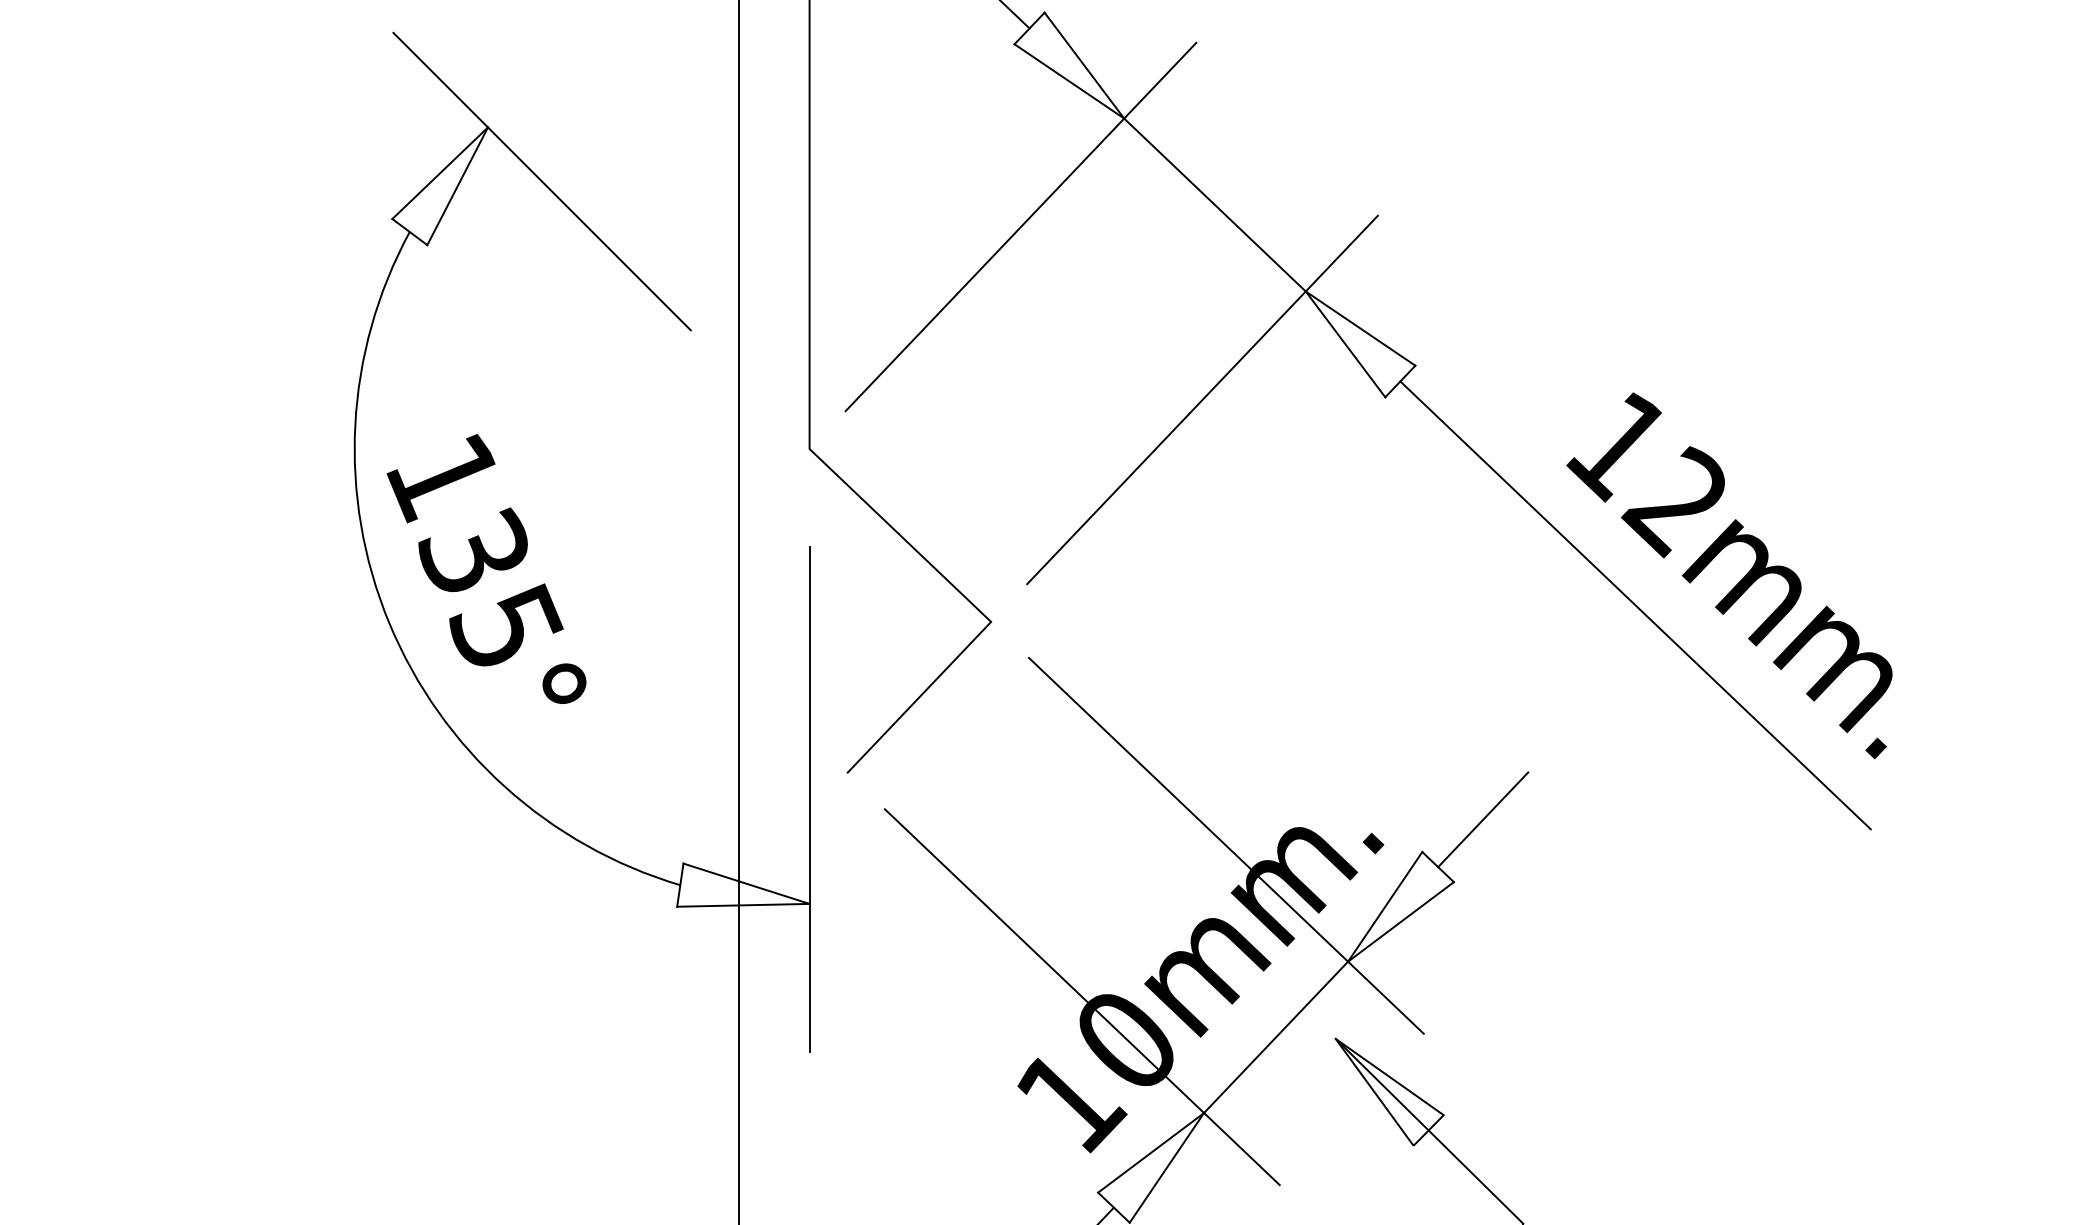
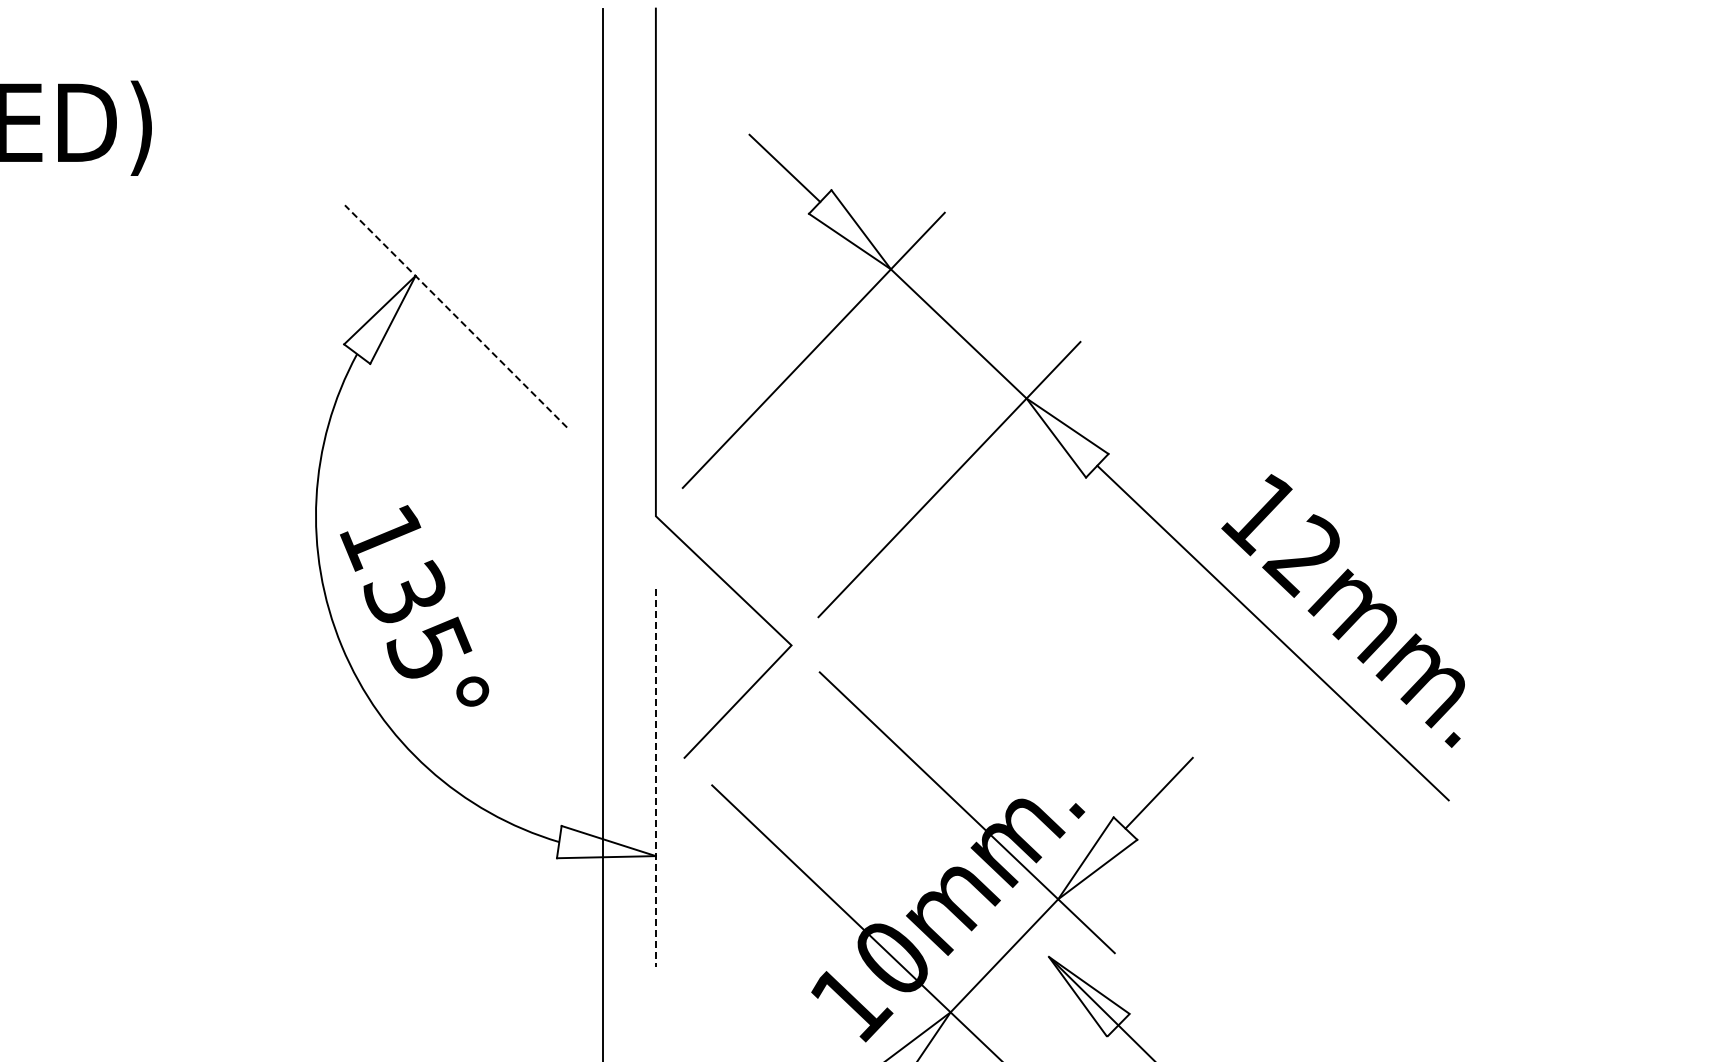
line: (541, 181) -> (455, 316), solid -> dashed
line: (809, 800) -> (655, 778), solid -> dashed

